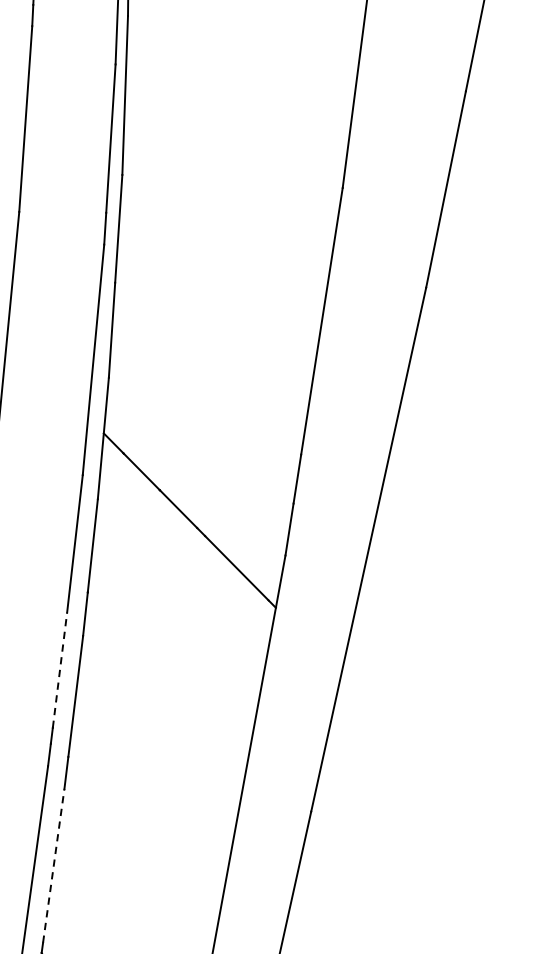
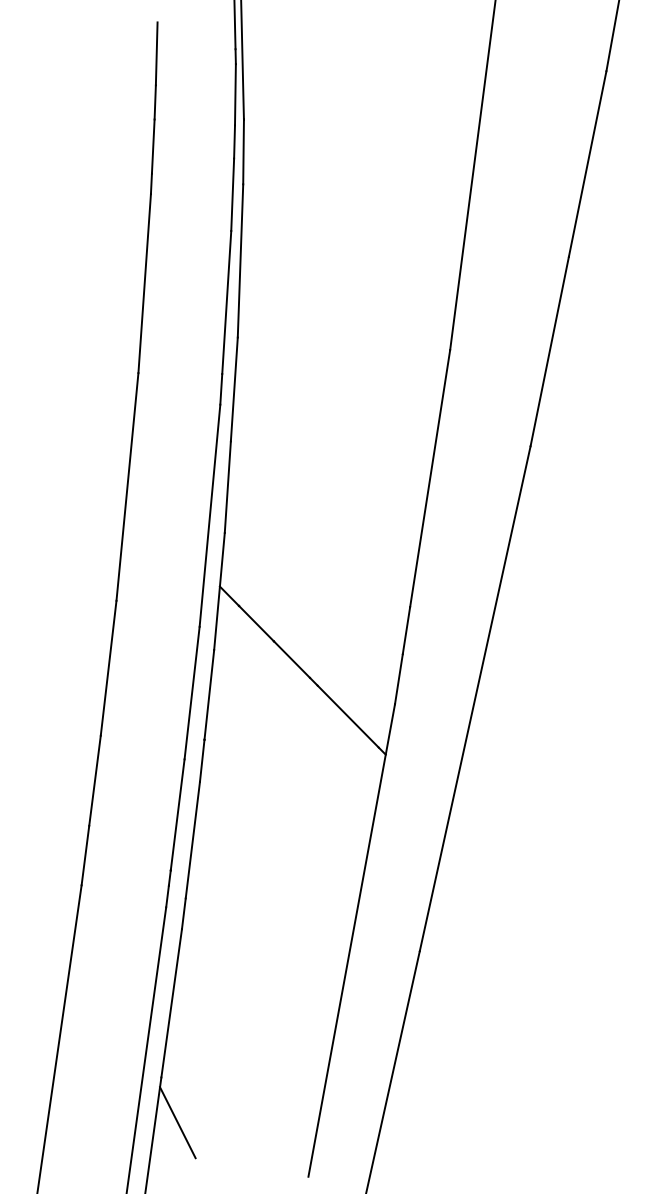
line: (59, 669) -> (177, 814), dashed -> solid
line: (53, 865) -> (171, 1003), dashed -> solid

